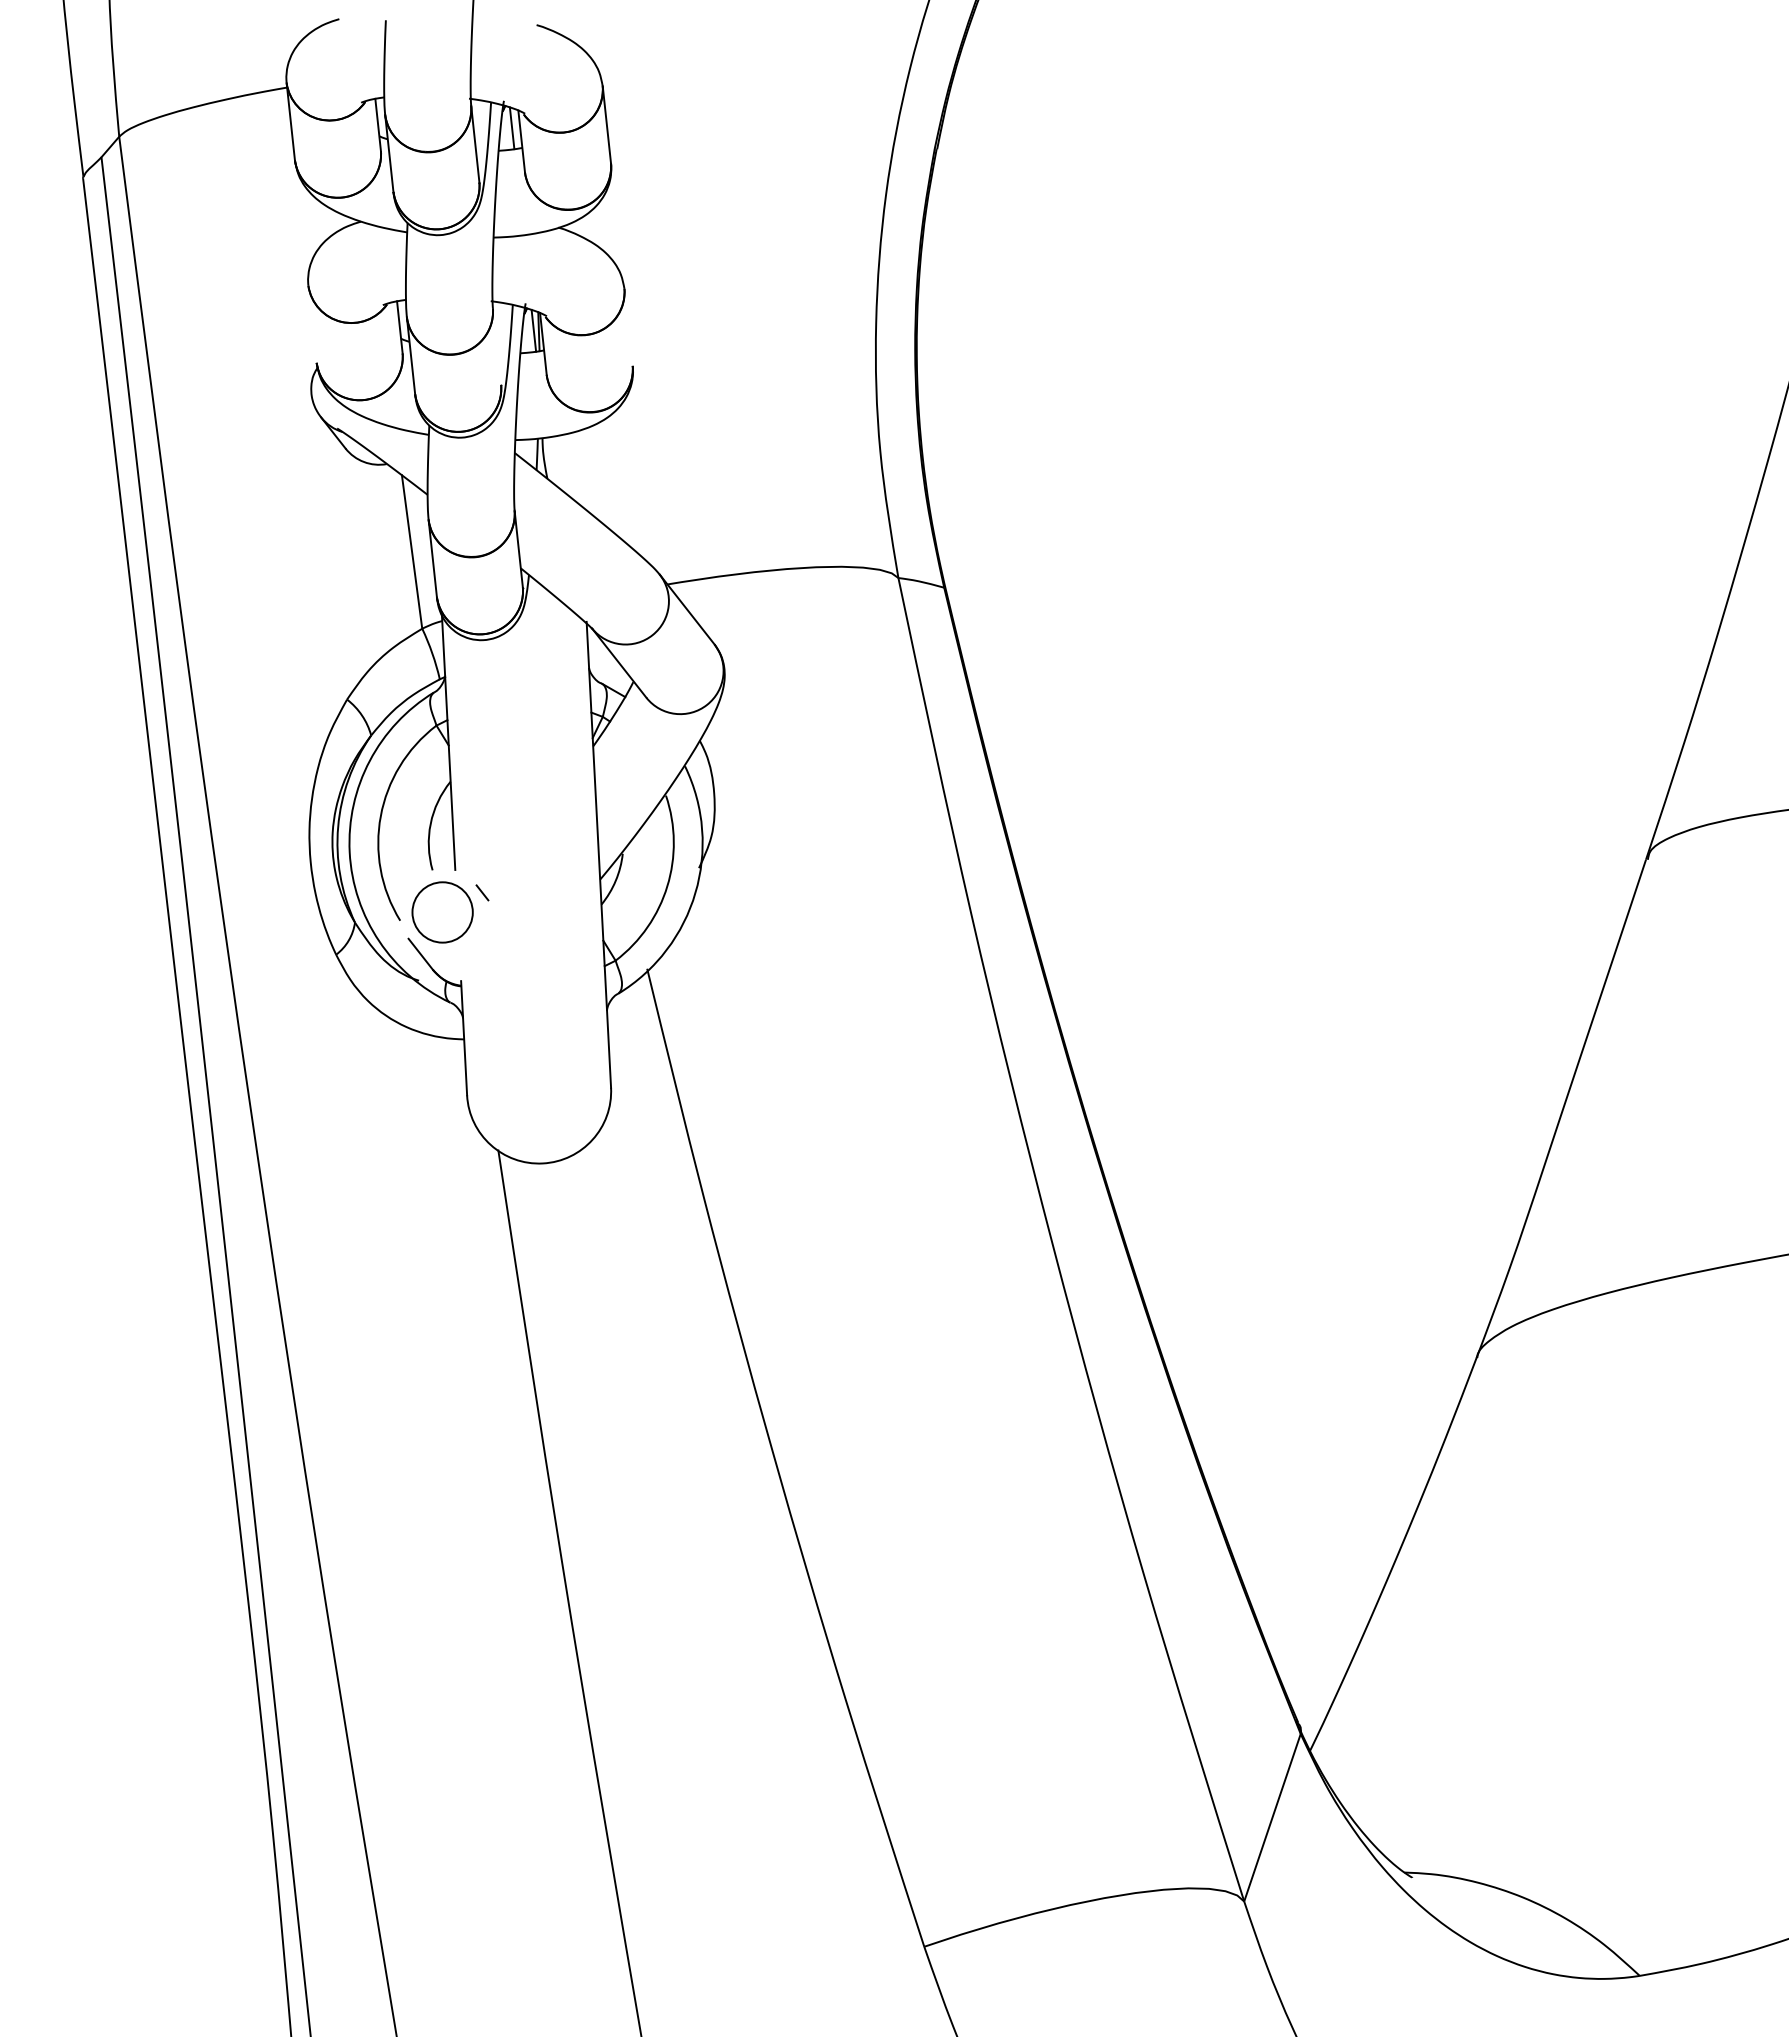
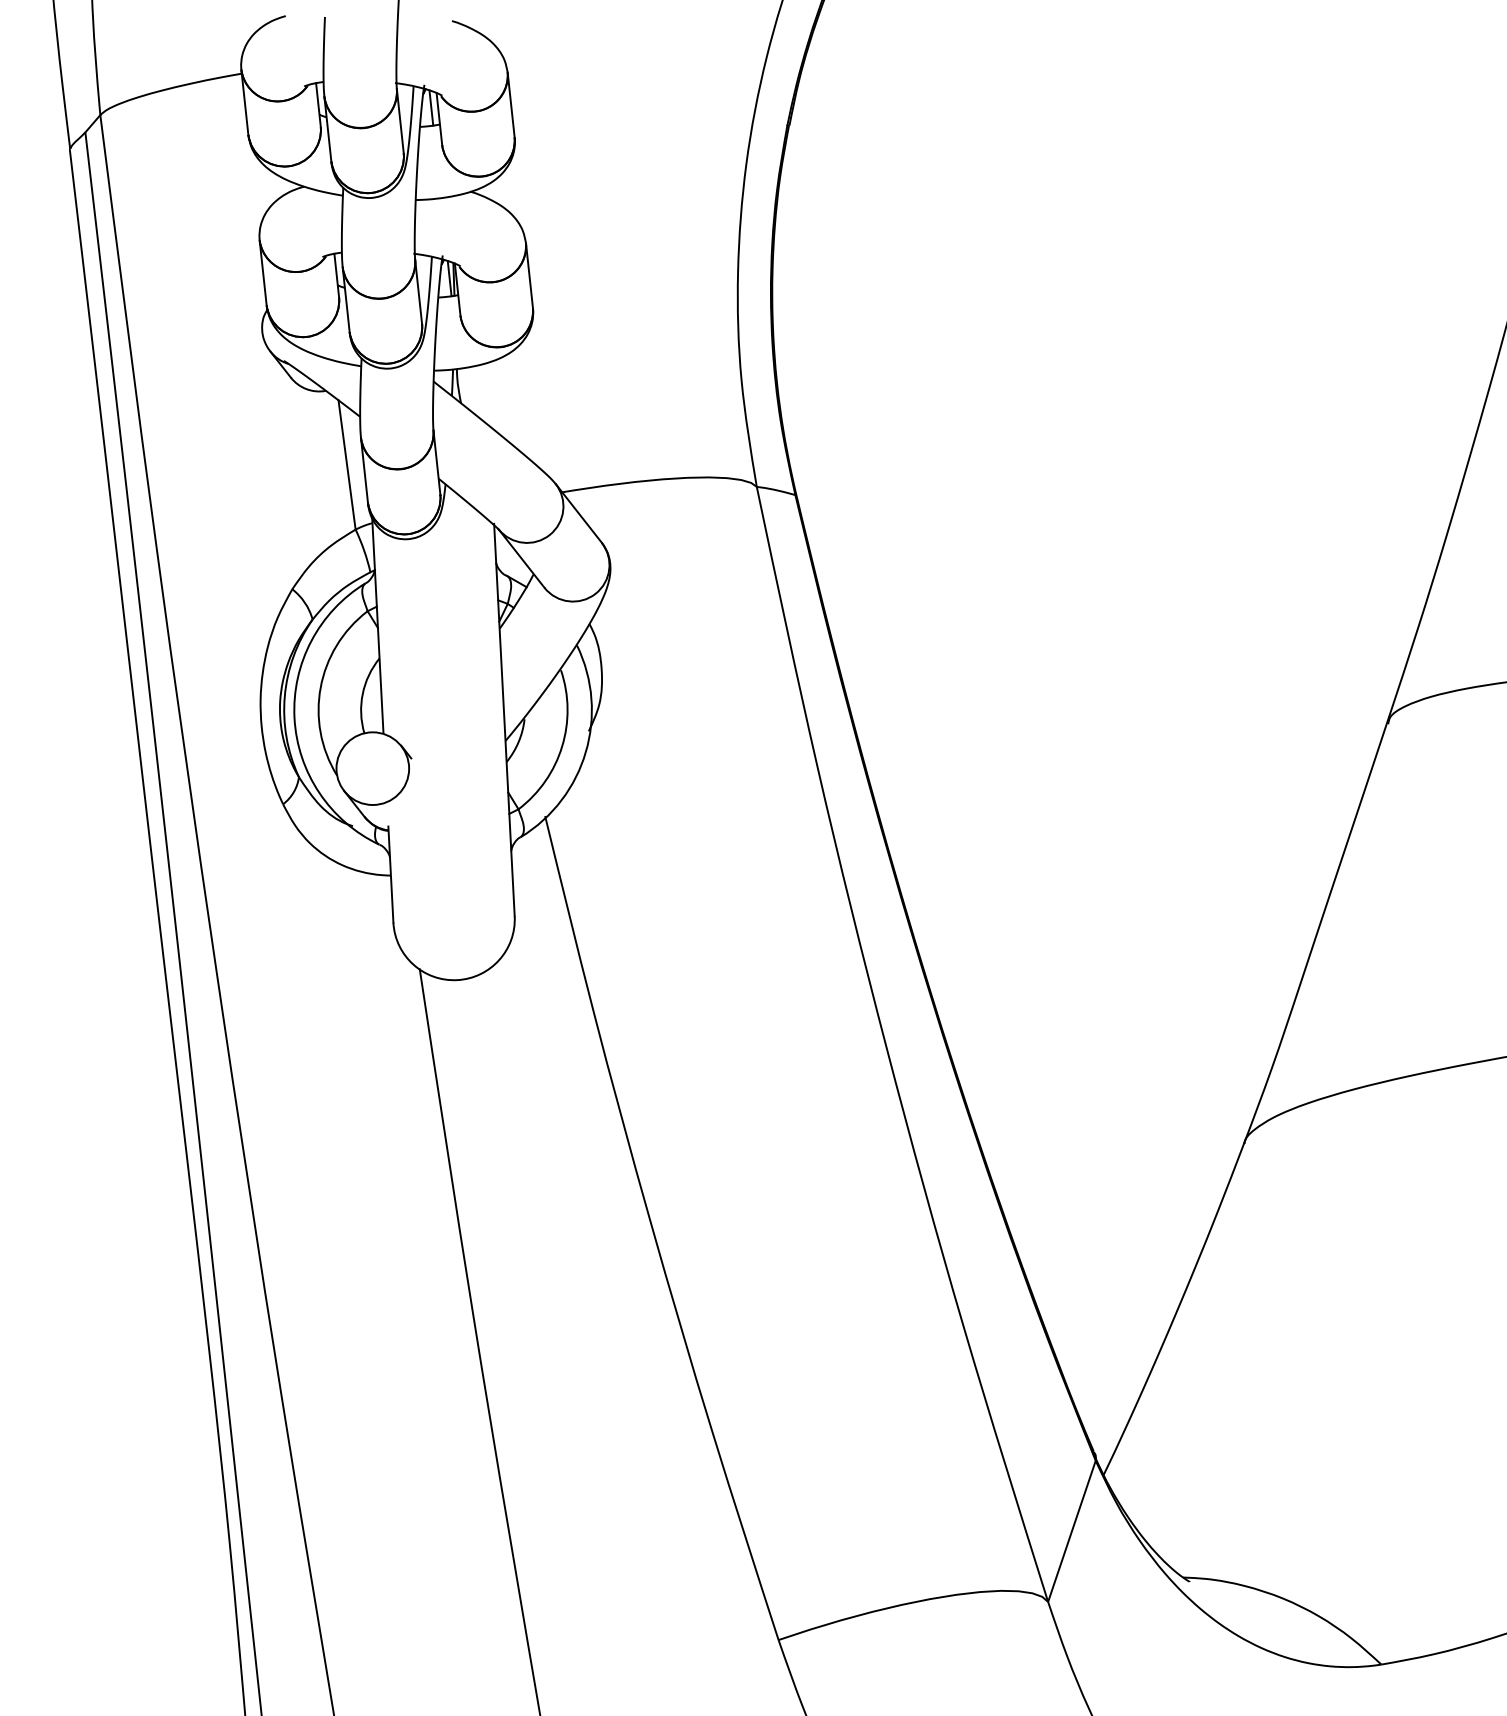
line: (312, 323) -> (263, 272), added
line: (628, 326) -> (529, 274), added
line: (496, 346) -> (418, 291), added
circle: (442, 912) -> (372, 768), size x1.43

